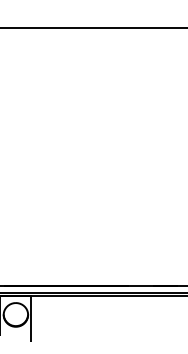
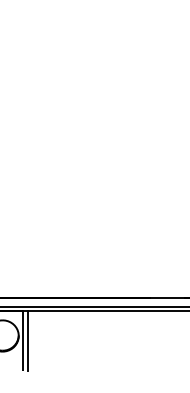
line: (35, 318) -> (28, 340), added

